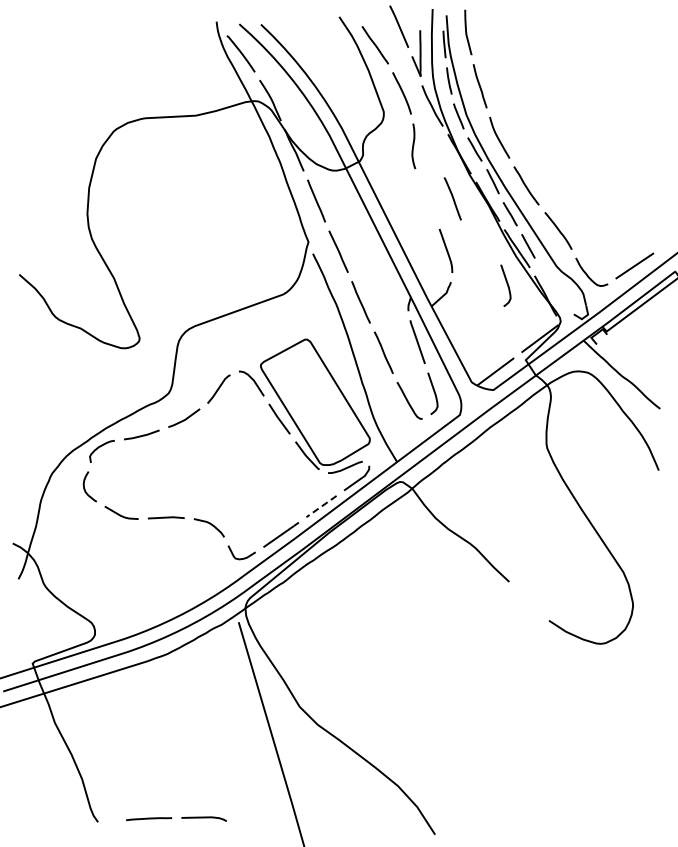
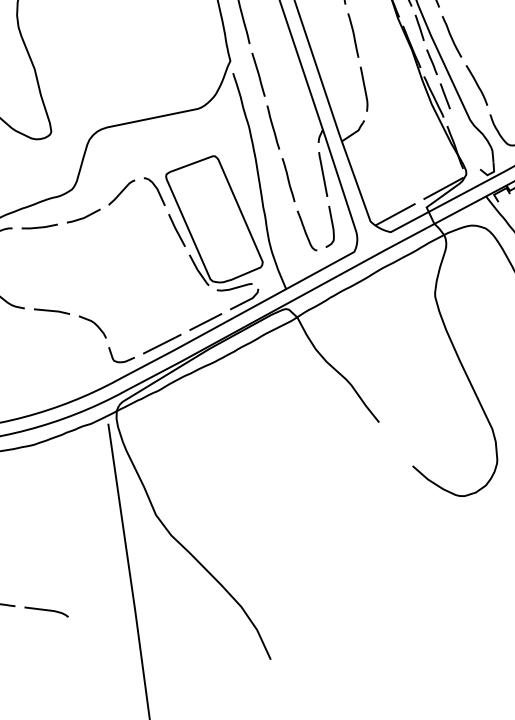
curve: (452, 198) -> (353, 35), moved
curve: (506, 284) -> (418, 130), removed
line: (321, 506) -> (205, 322), dashed -> solid

